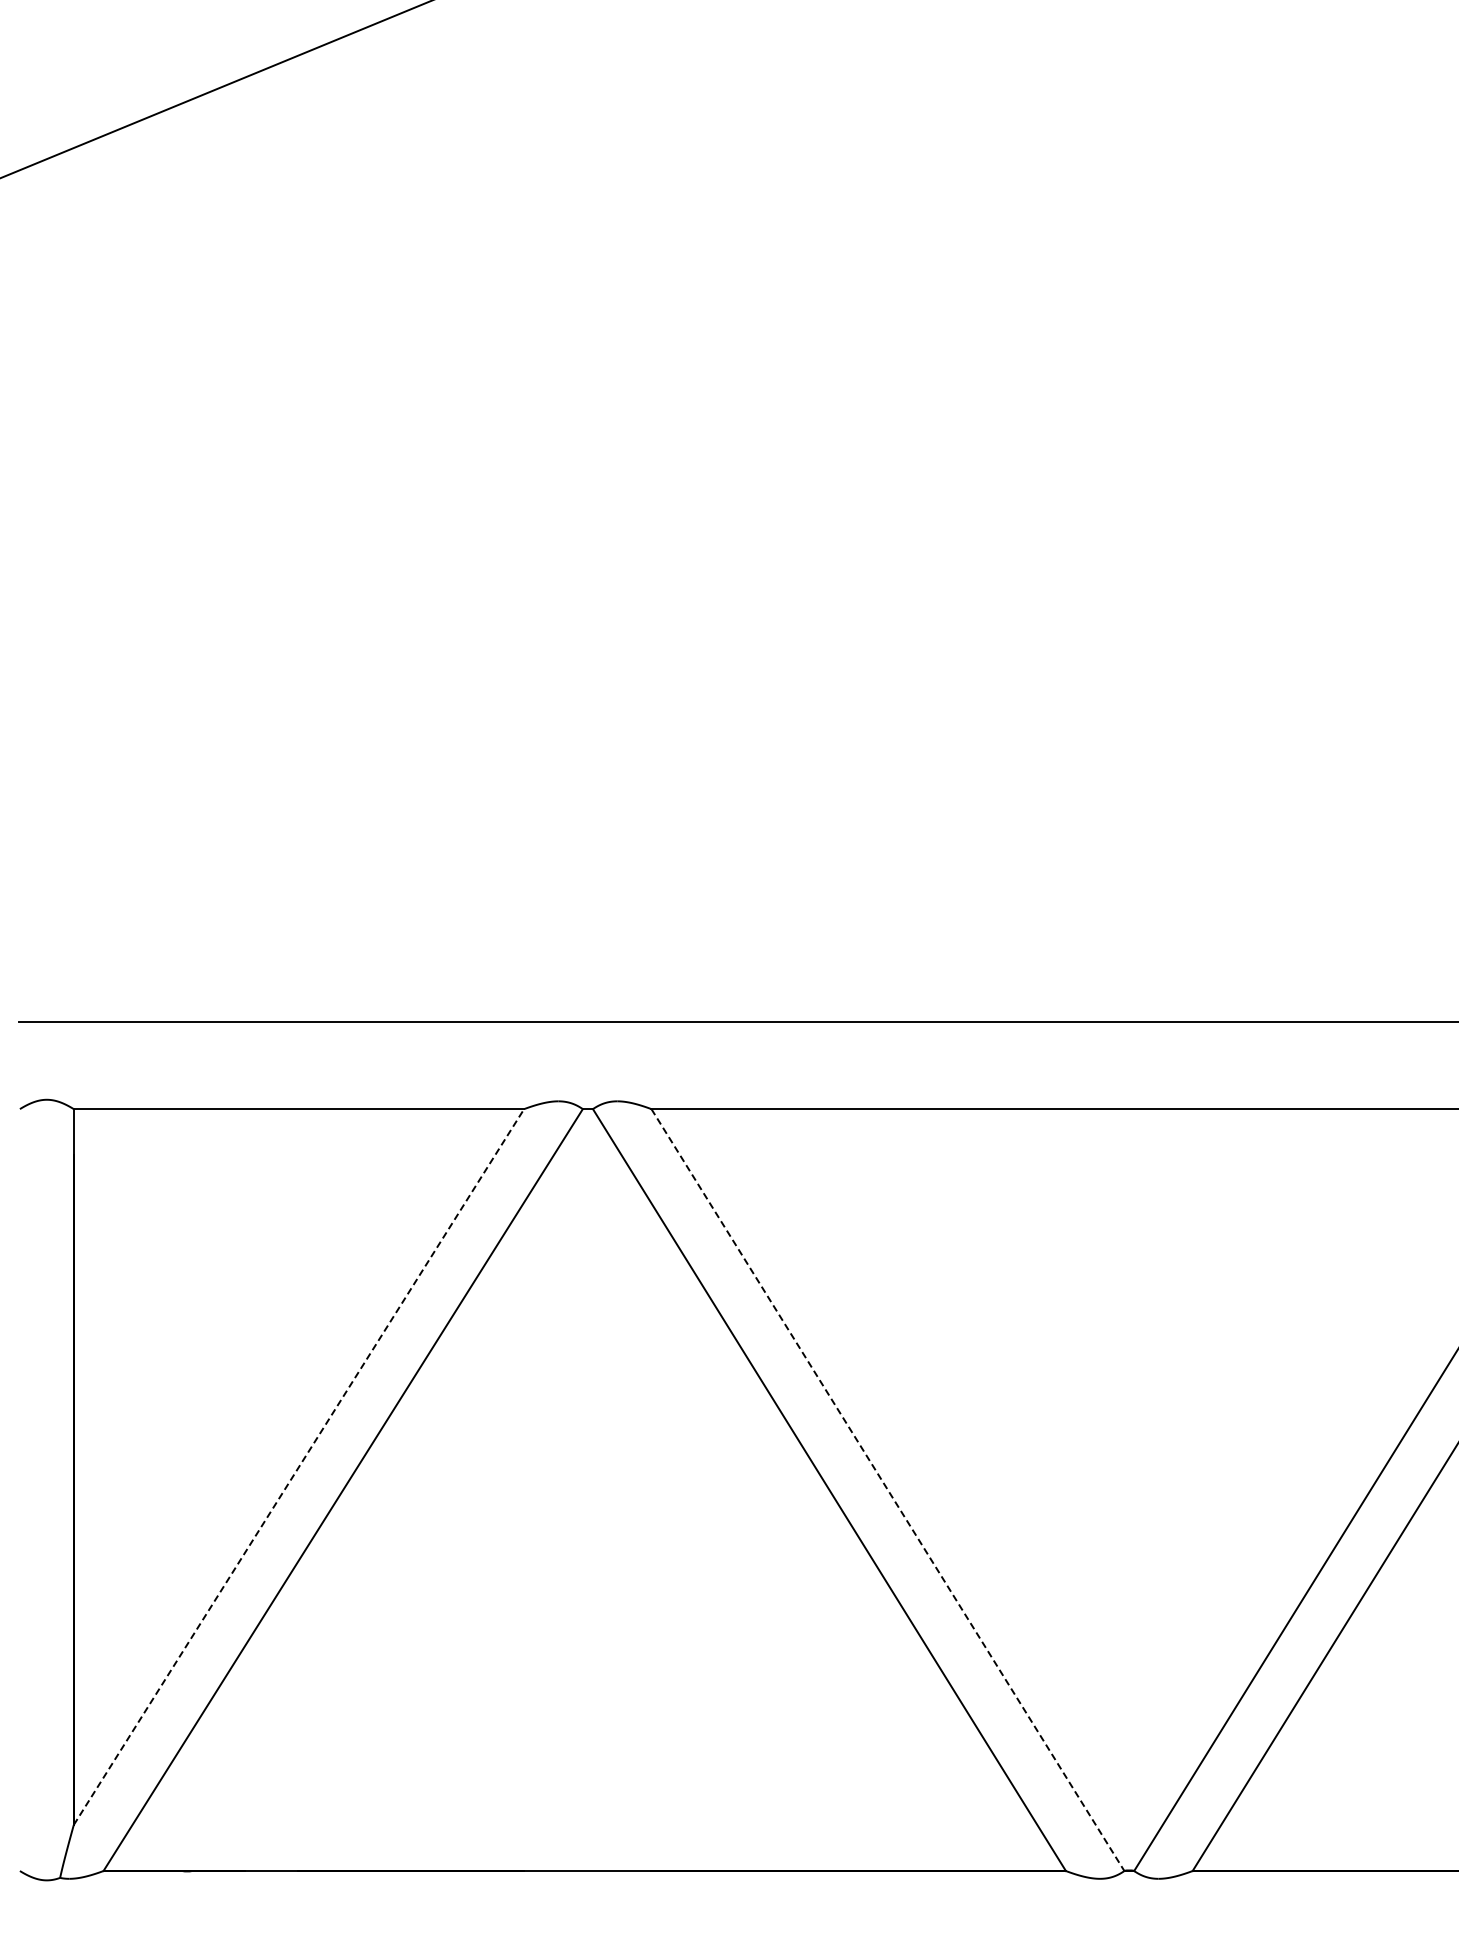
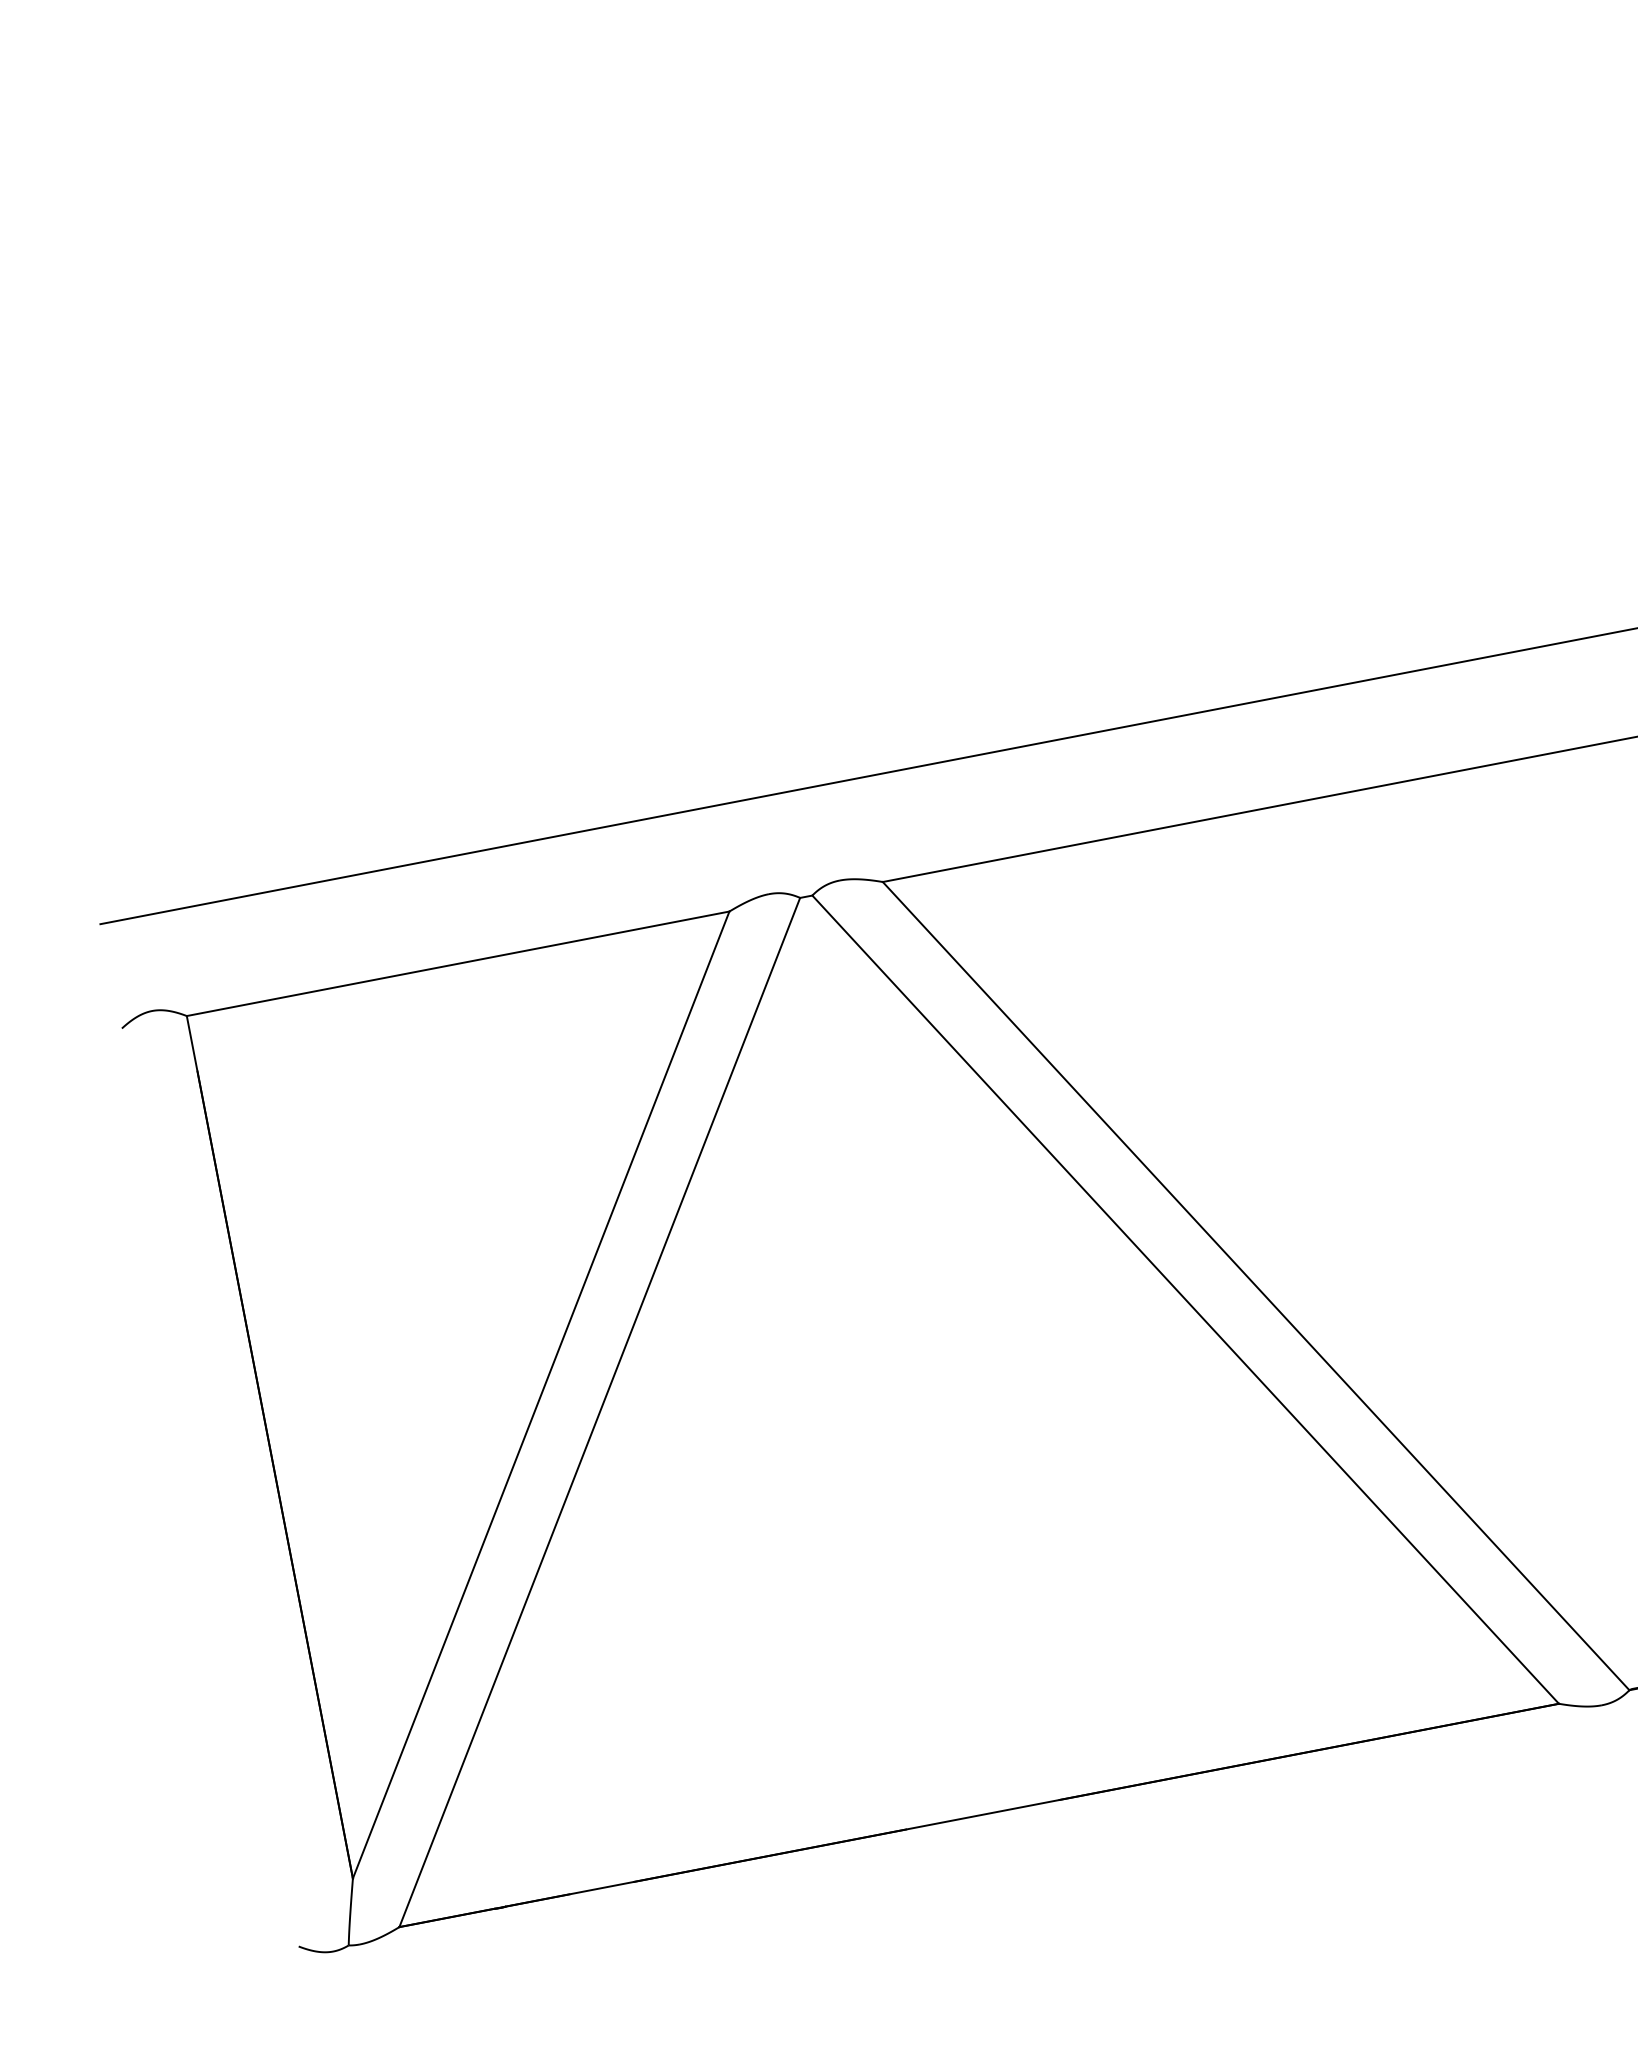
line: (298, 1467) -> (540, 1395), dashed -> solid
line: (888, 1490) -> (1256, 1286), dashed -> solid

